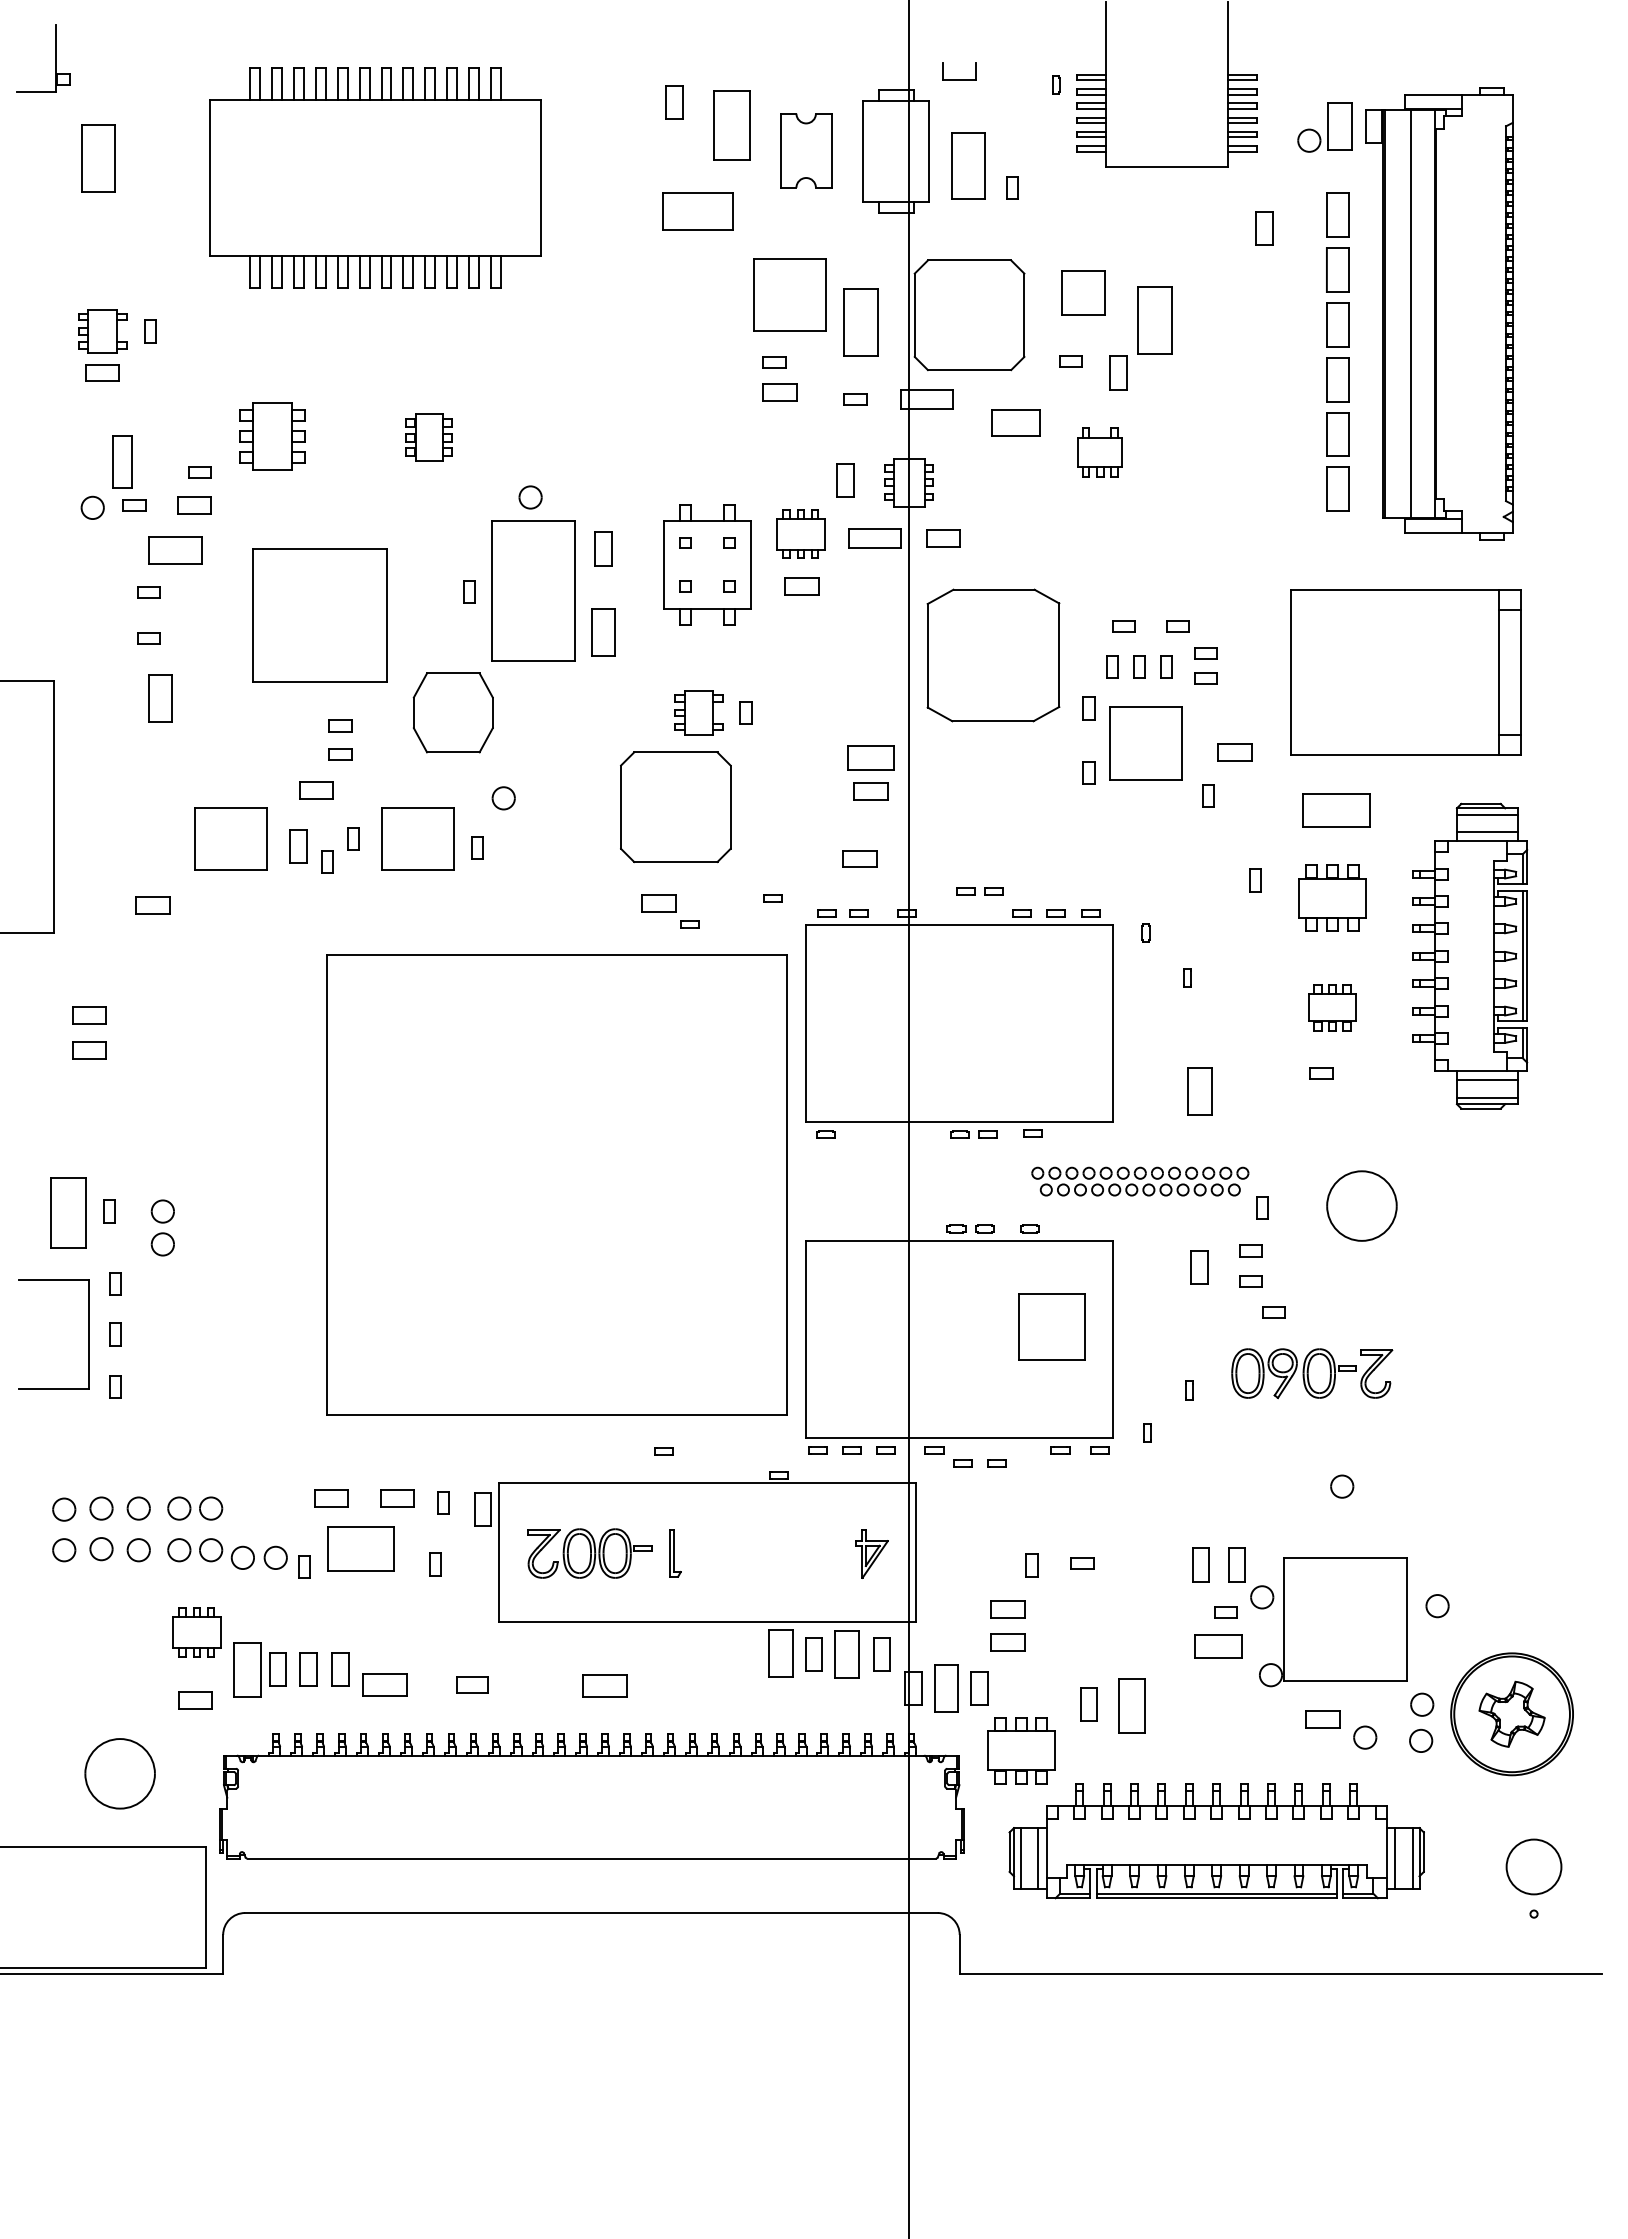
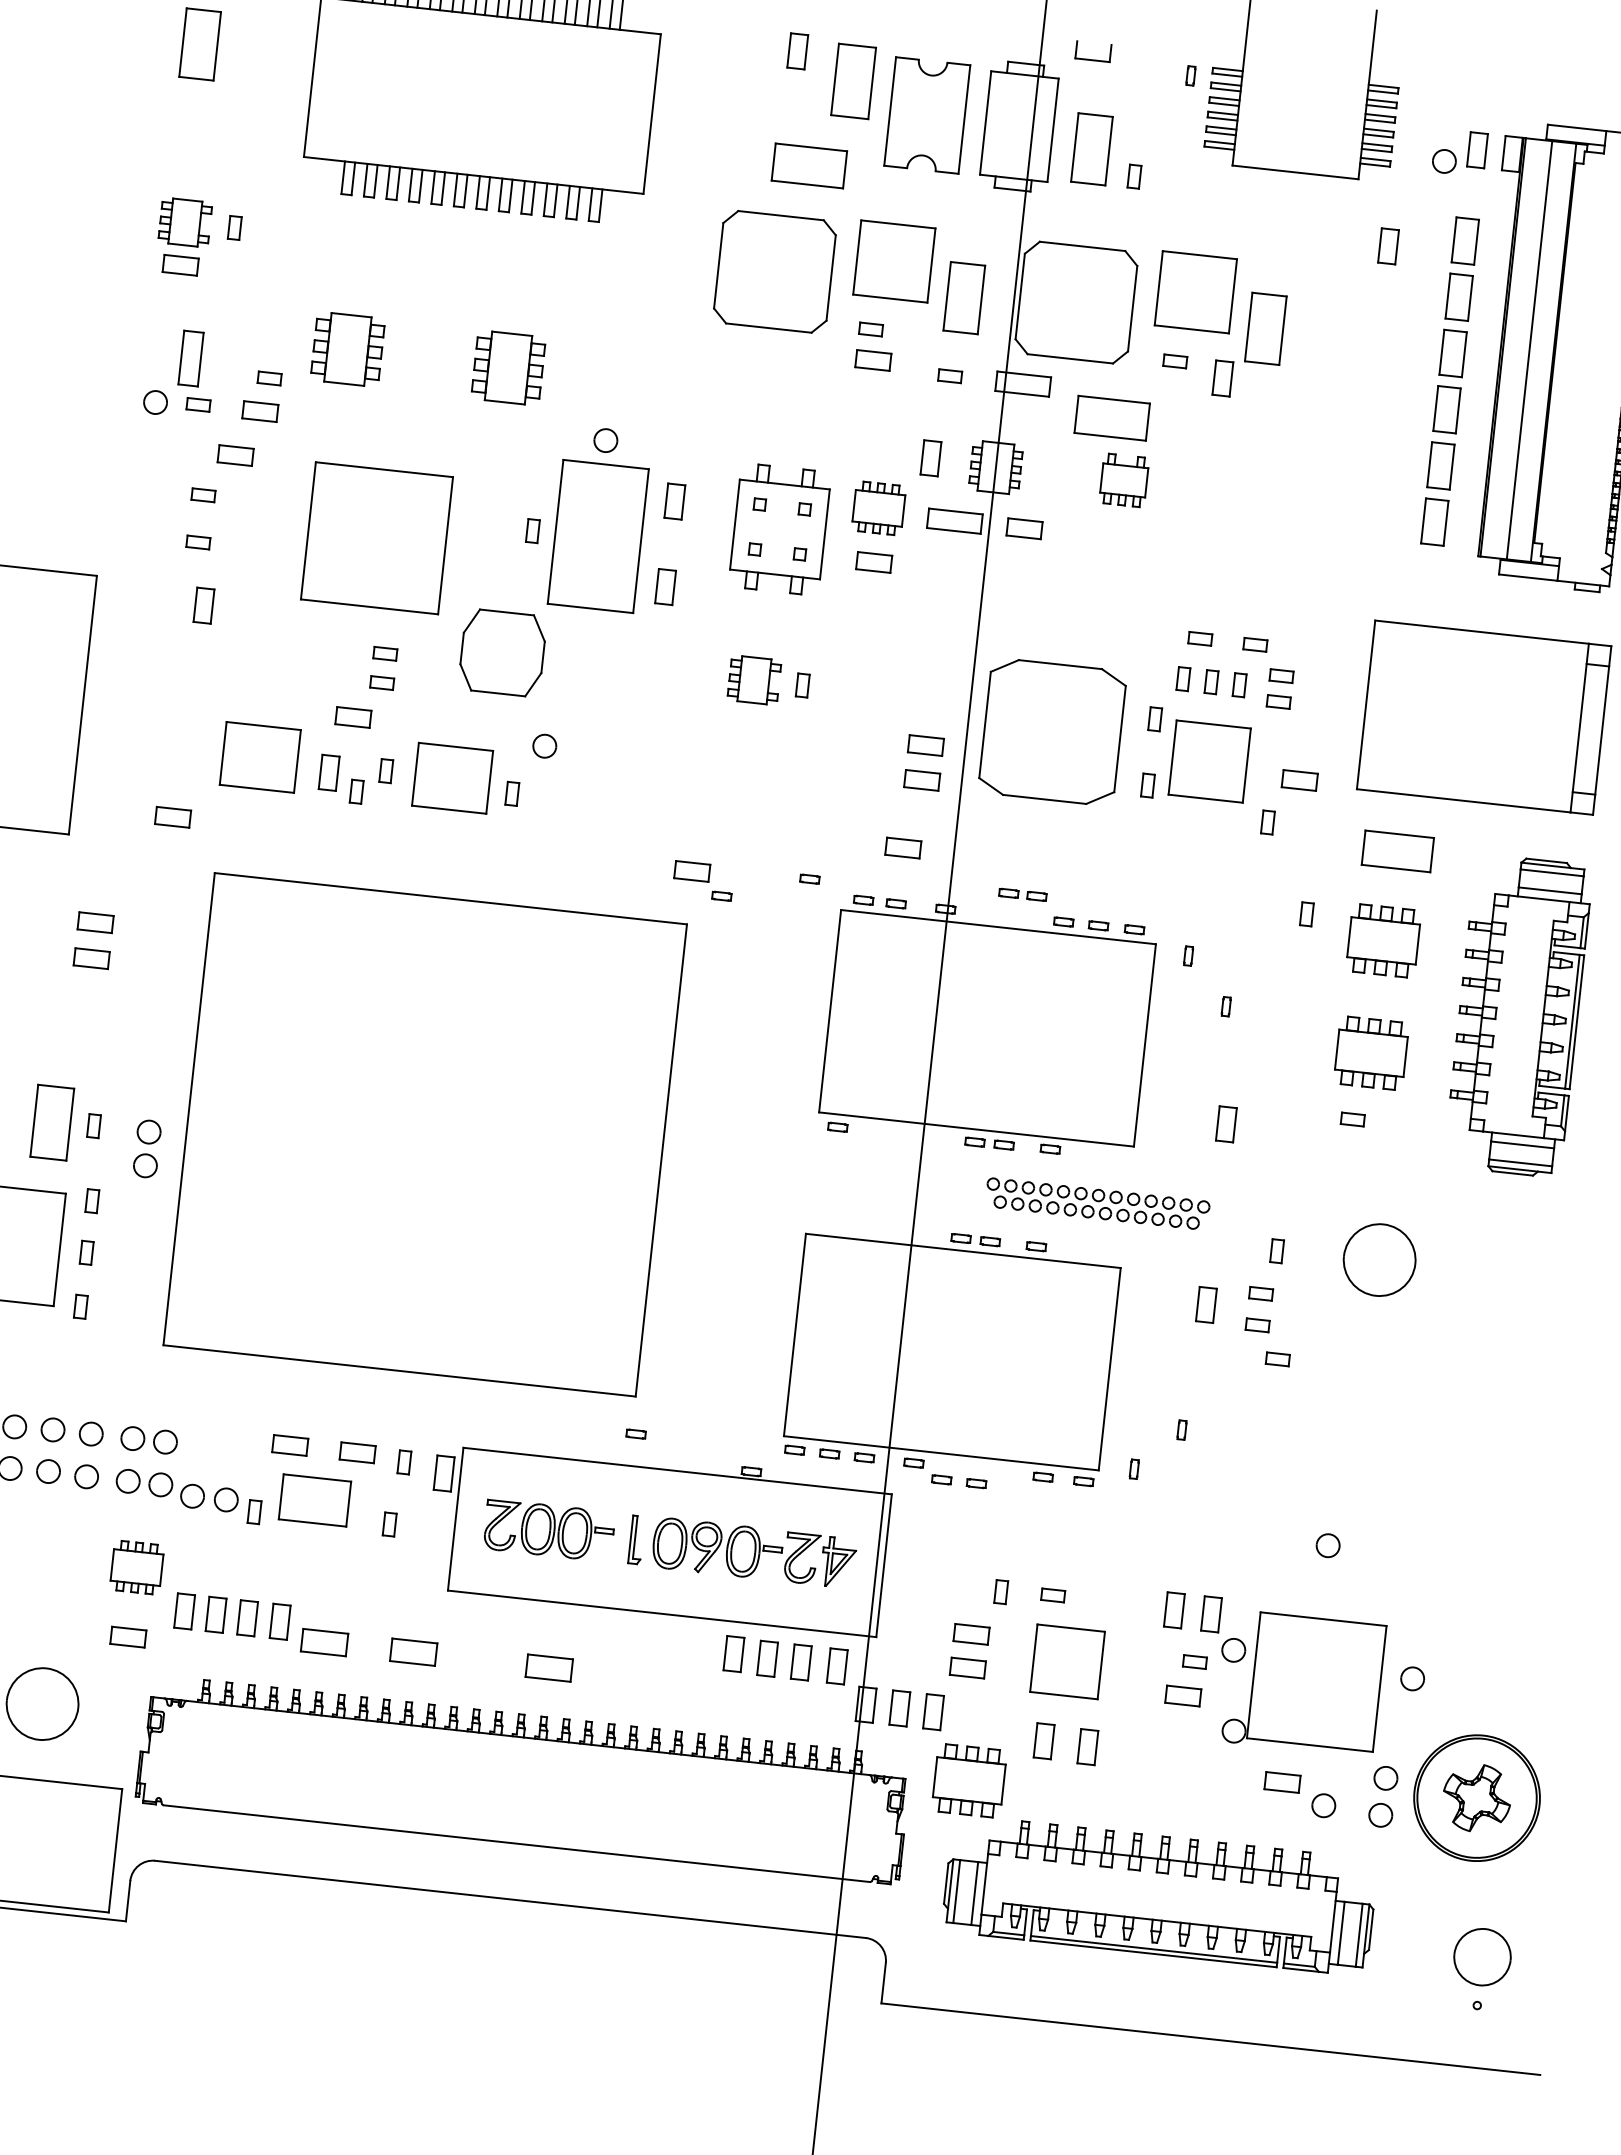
part: (1339, 126) -> (1476, 150), size x0.71
part: (805, 150) -> (926, 115), size x1.43
part: (1083, 292) -> (1195, 291), size x1.67
part: (1015, 422) -> (1111, 417), size x1.43
part: (428, 437) -> (507, 367), size x1.43
part: (1099, 452) -> (1123, 480), moved
part: (175, 550) -> (235, 455), size x0.62
part: (603, 632) -> (665, 587), size x0.71
part: (993, 655) -> (1052, 732), moved
part: (160, 698) -> (203, 605), size x0.71
part: (870, 757) -> (925, 745), size x0.71
part: (675, 807) -> (774, 272), moved
part: (1332, 1007) -> (1371, 1053), size x1.43
part: (1199, 1091) -> (1225, 1124), size x0.71
part: (1140, 1181) -> (1097, 1203), moved
part: (556, 1184) -> (424, 1133), moved
part: (1051, 1326) -> (1066, 1661), moved
part: (1312, 1373) -> (736, 1550), moved
part: (1218, 1646) -> (1183, 1695), size x0.71
part: (780, 1653) -> (733, 1654), size x0.71
part: (846, 1654) -> (800, 1662), size x0.71
part: (247, 1669) -> (184, 1611), size x0.62
part: (471, 1684) -> (412, 1651), size x1.43
part: (946, 1688) -> (899, 1708), size x0.71
part: (1131, 1705) -> (1087, 1746), size x0.62

